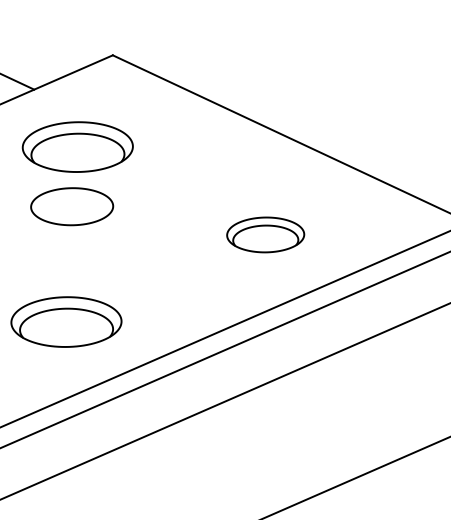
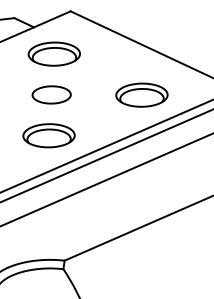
part: (71, 205) -> (51, 94), moved
part: (264, 233) -> (141, 94), size x1.43

